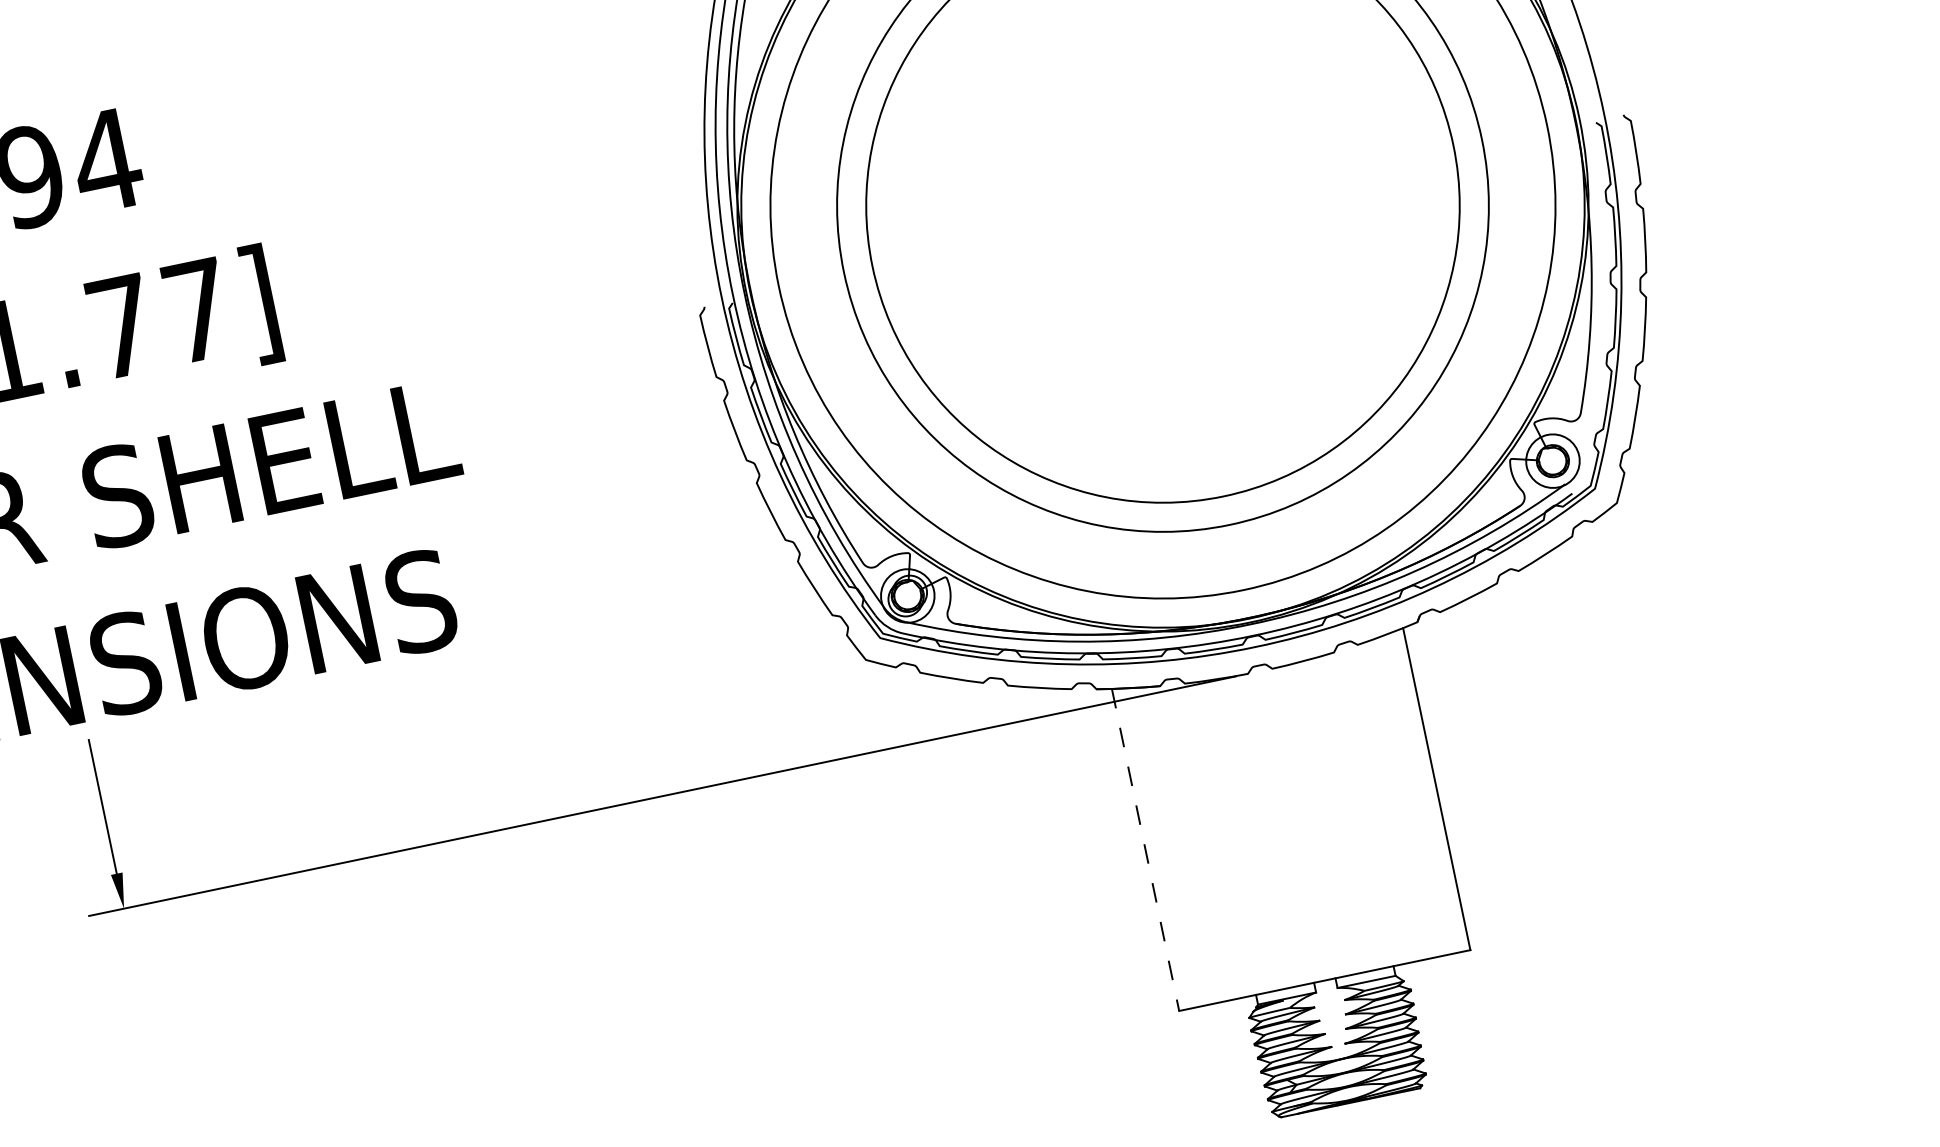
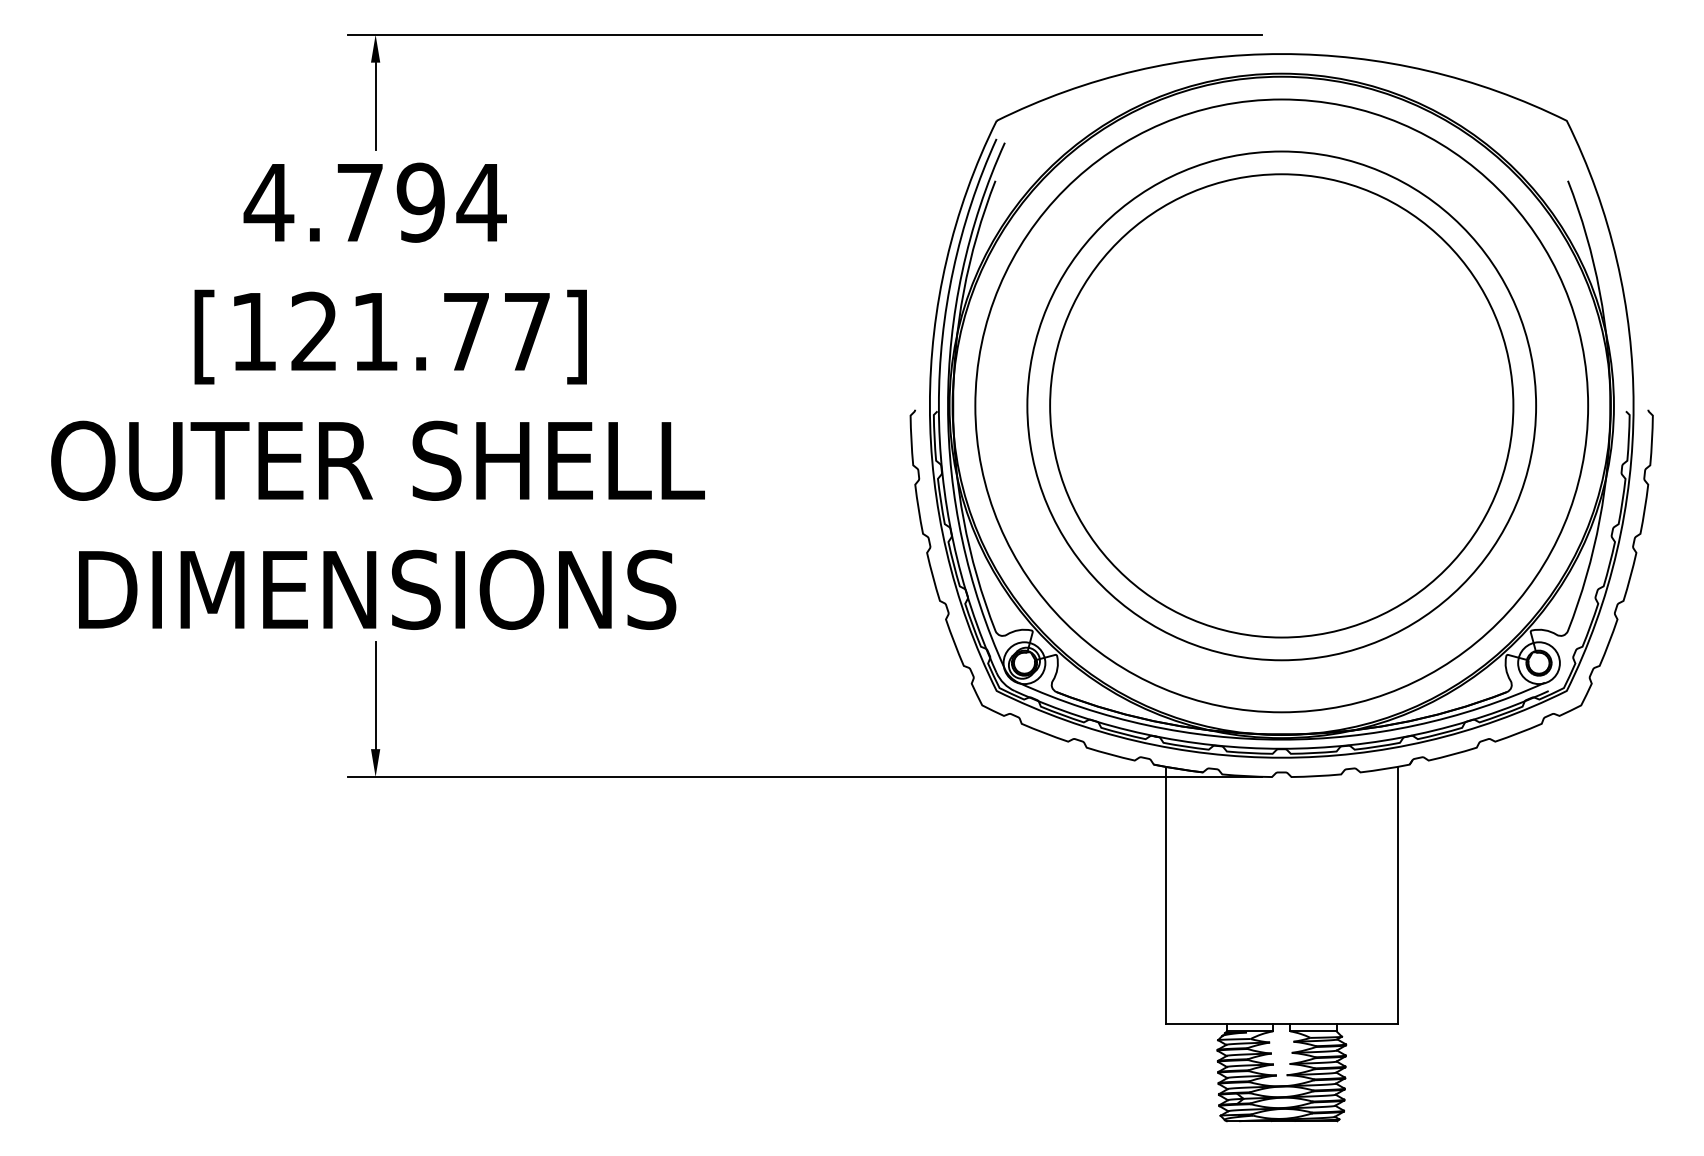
line: (1145, 850) -> (1165, 895), dashed -> solid

